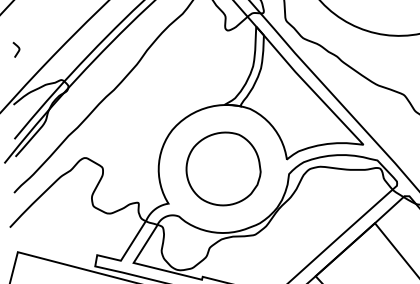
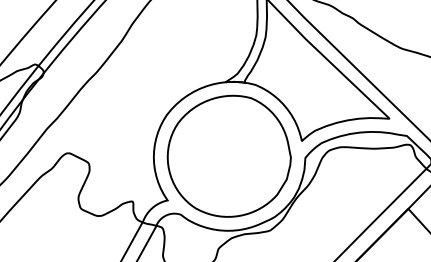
part: (223, 168) -> (228, 155), size x1.43

